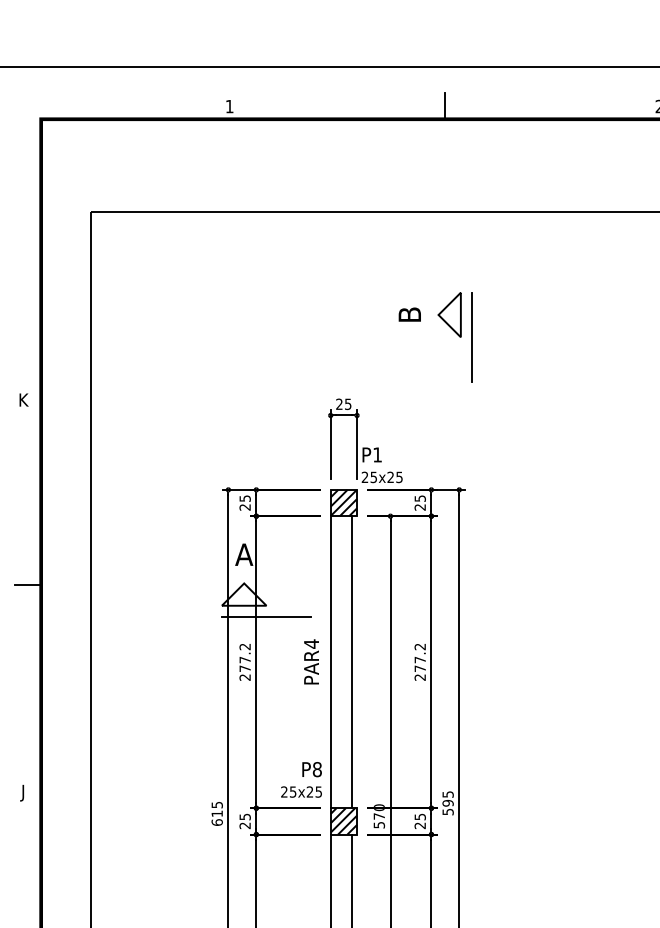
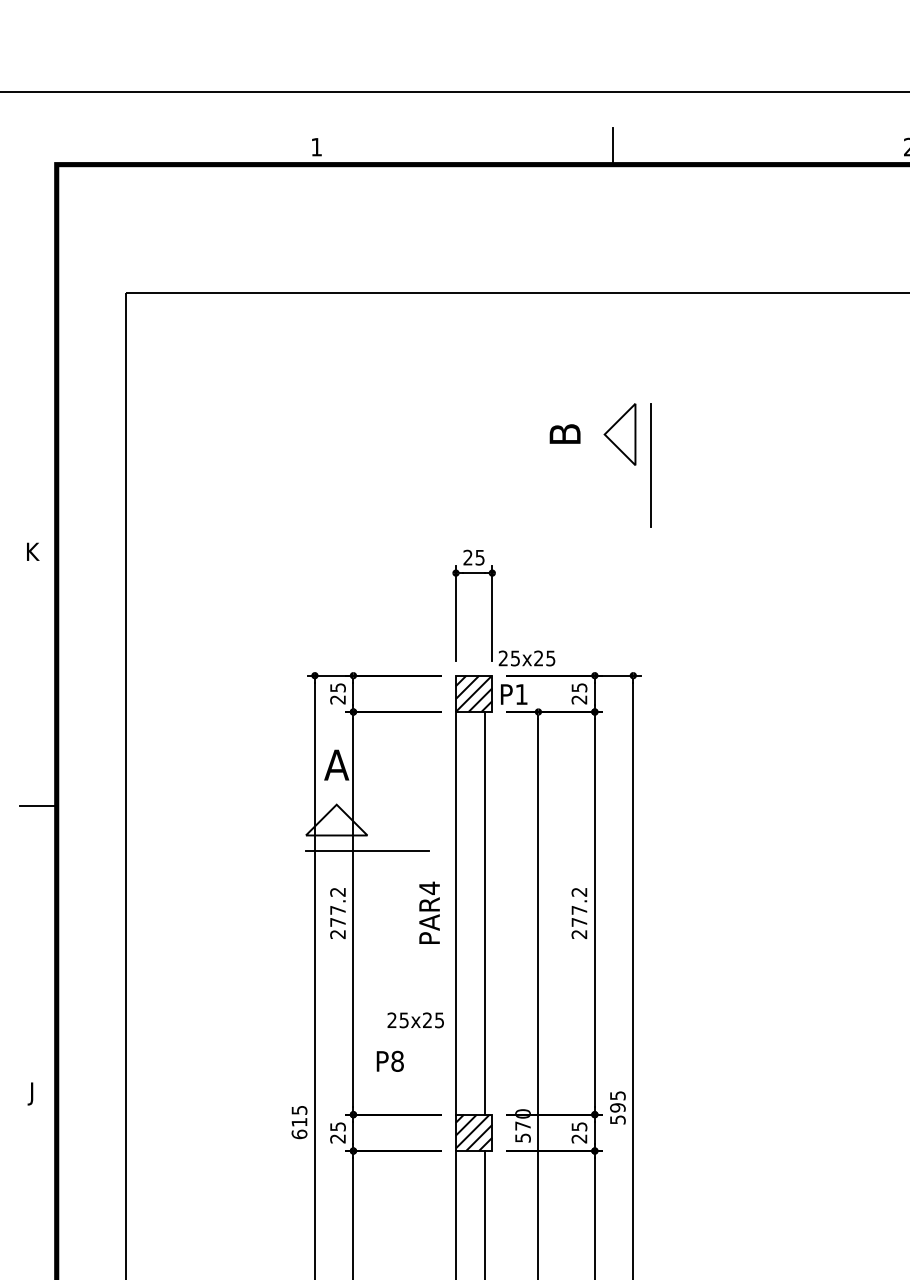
text: (372, 454) -> (514, 694), moved
text: (311, 768) -> (389, 1060), moved
text: (301, 792) -> (415, 1020), moved

